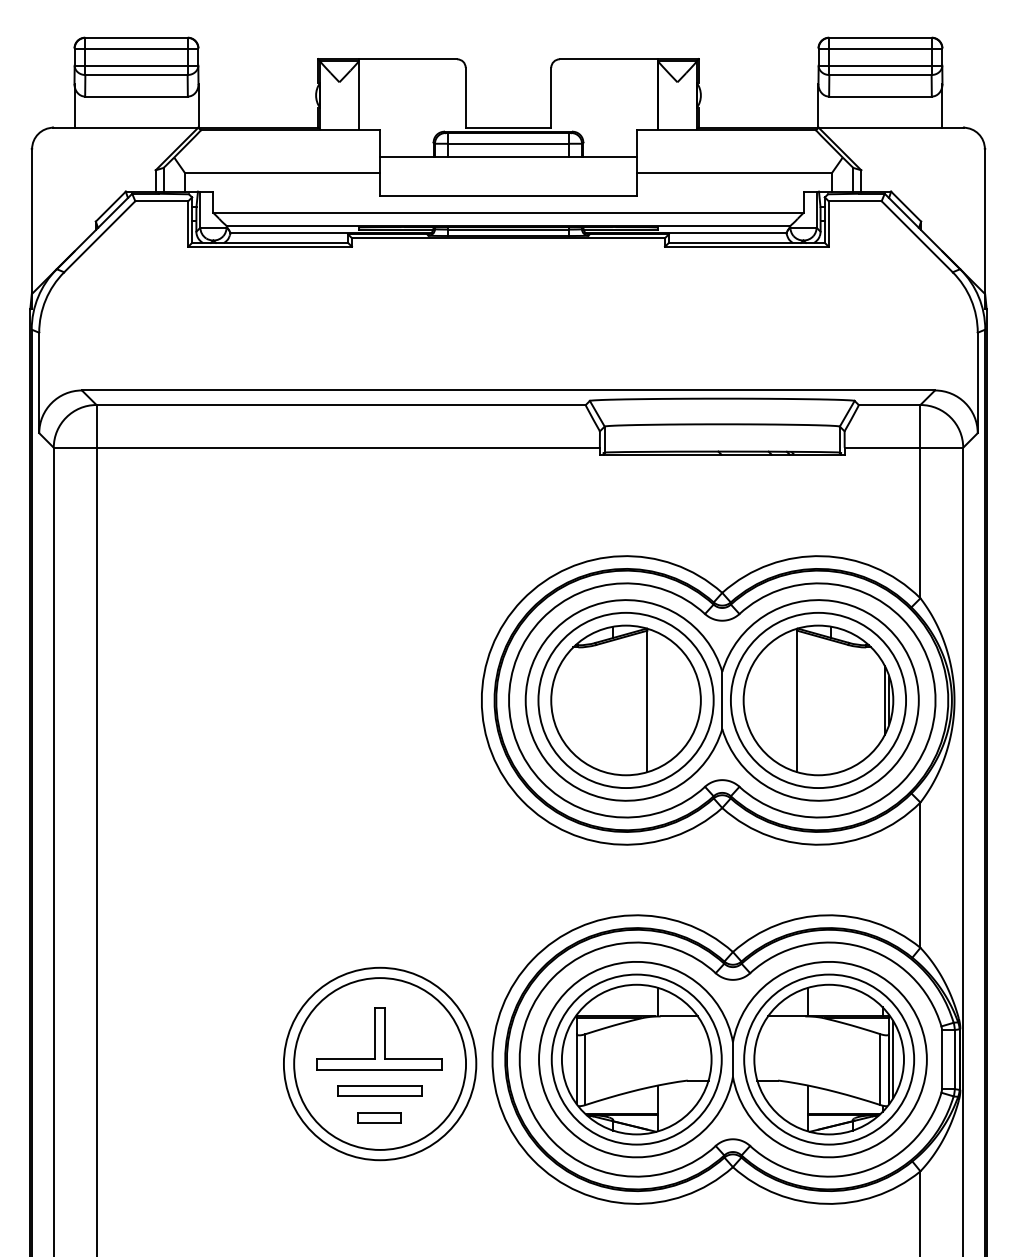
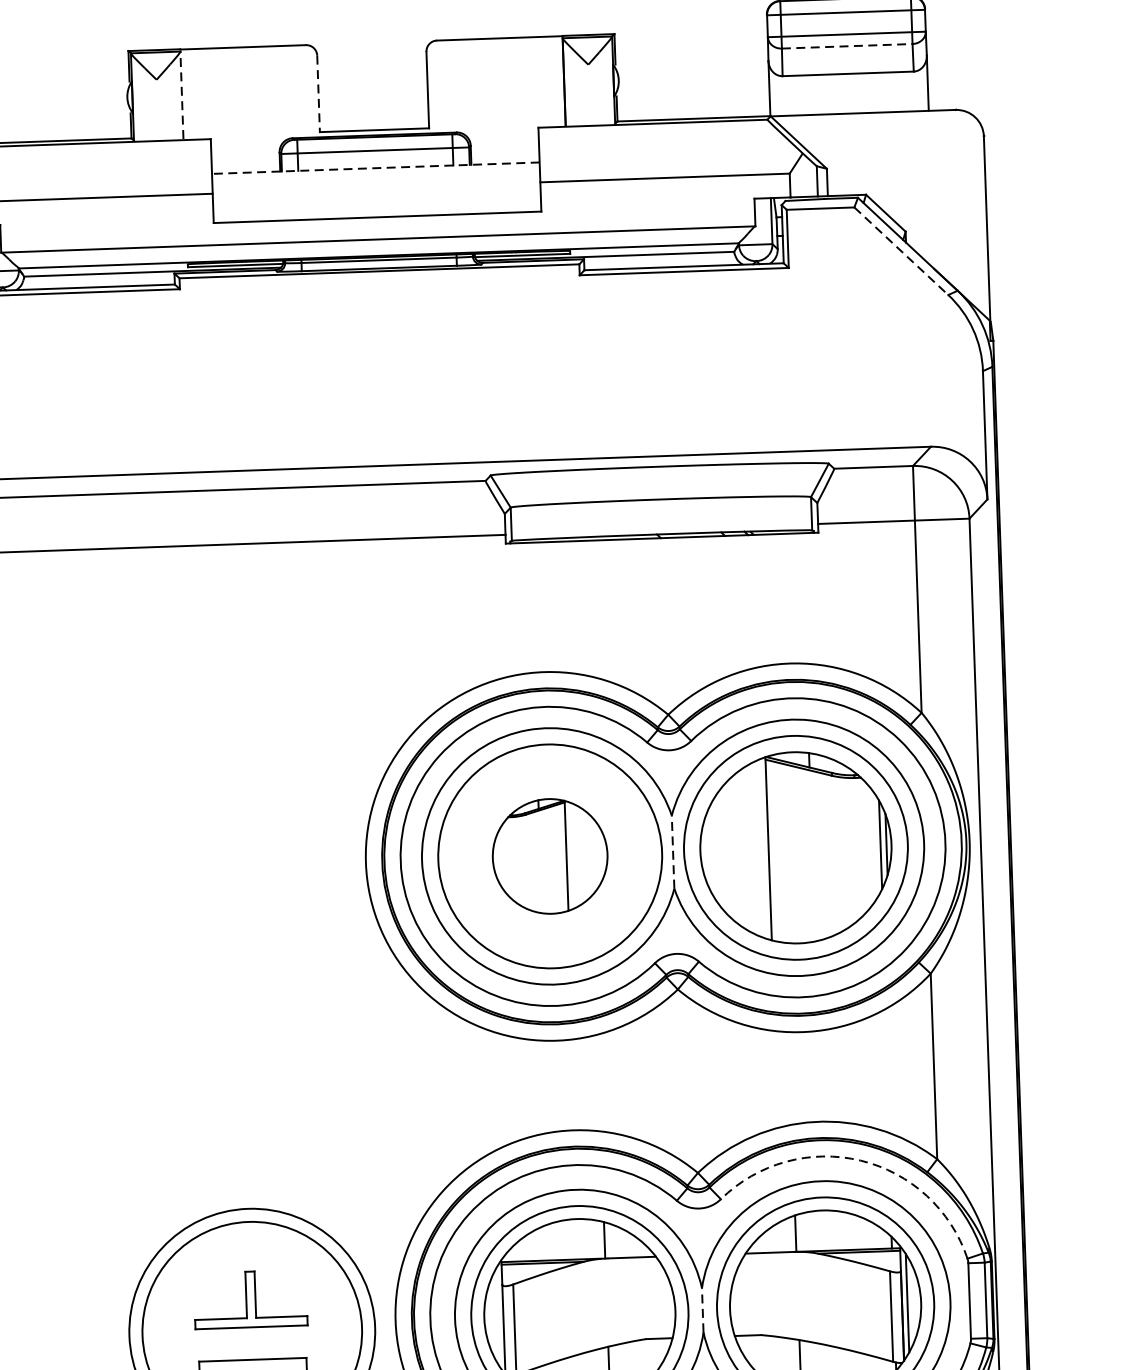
line: (880, 75) -> (847, 46), solid -> dashed
line: (358, 94) -> (181, 94), solid -> dashed
line: (465, 97) -> (318, 93), solid -> dashed
line: (508, 157) -> (375, 168), solid -> dashed
line: (917, 237) -> (901, 252), solid -> dashed
part: (625, 700) -> (549, 856), size x0.6
line: (722, 700) -> (673, 852), solid -> dashed
arc: (860, 946) -> (860, 1160), solid -> dashed
part: (379, 1038) -> (250, 1299), size x0.7
line: (732, 1059) -> (702, 1310), solid -> dashed

